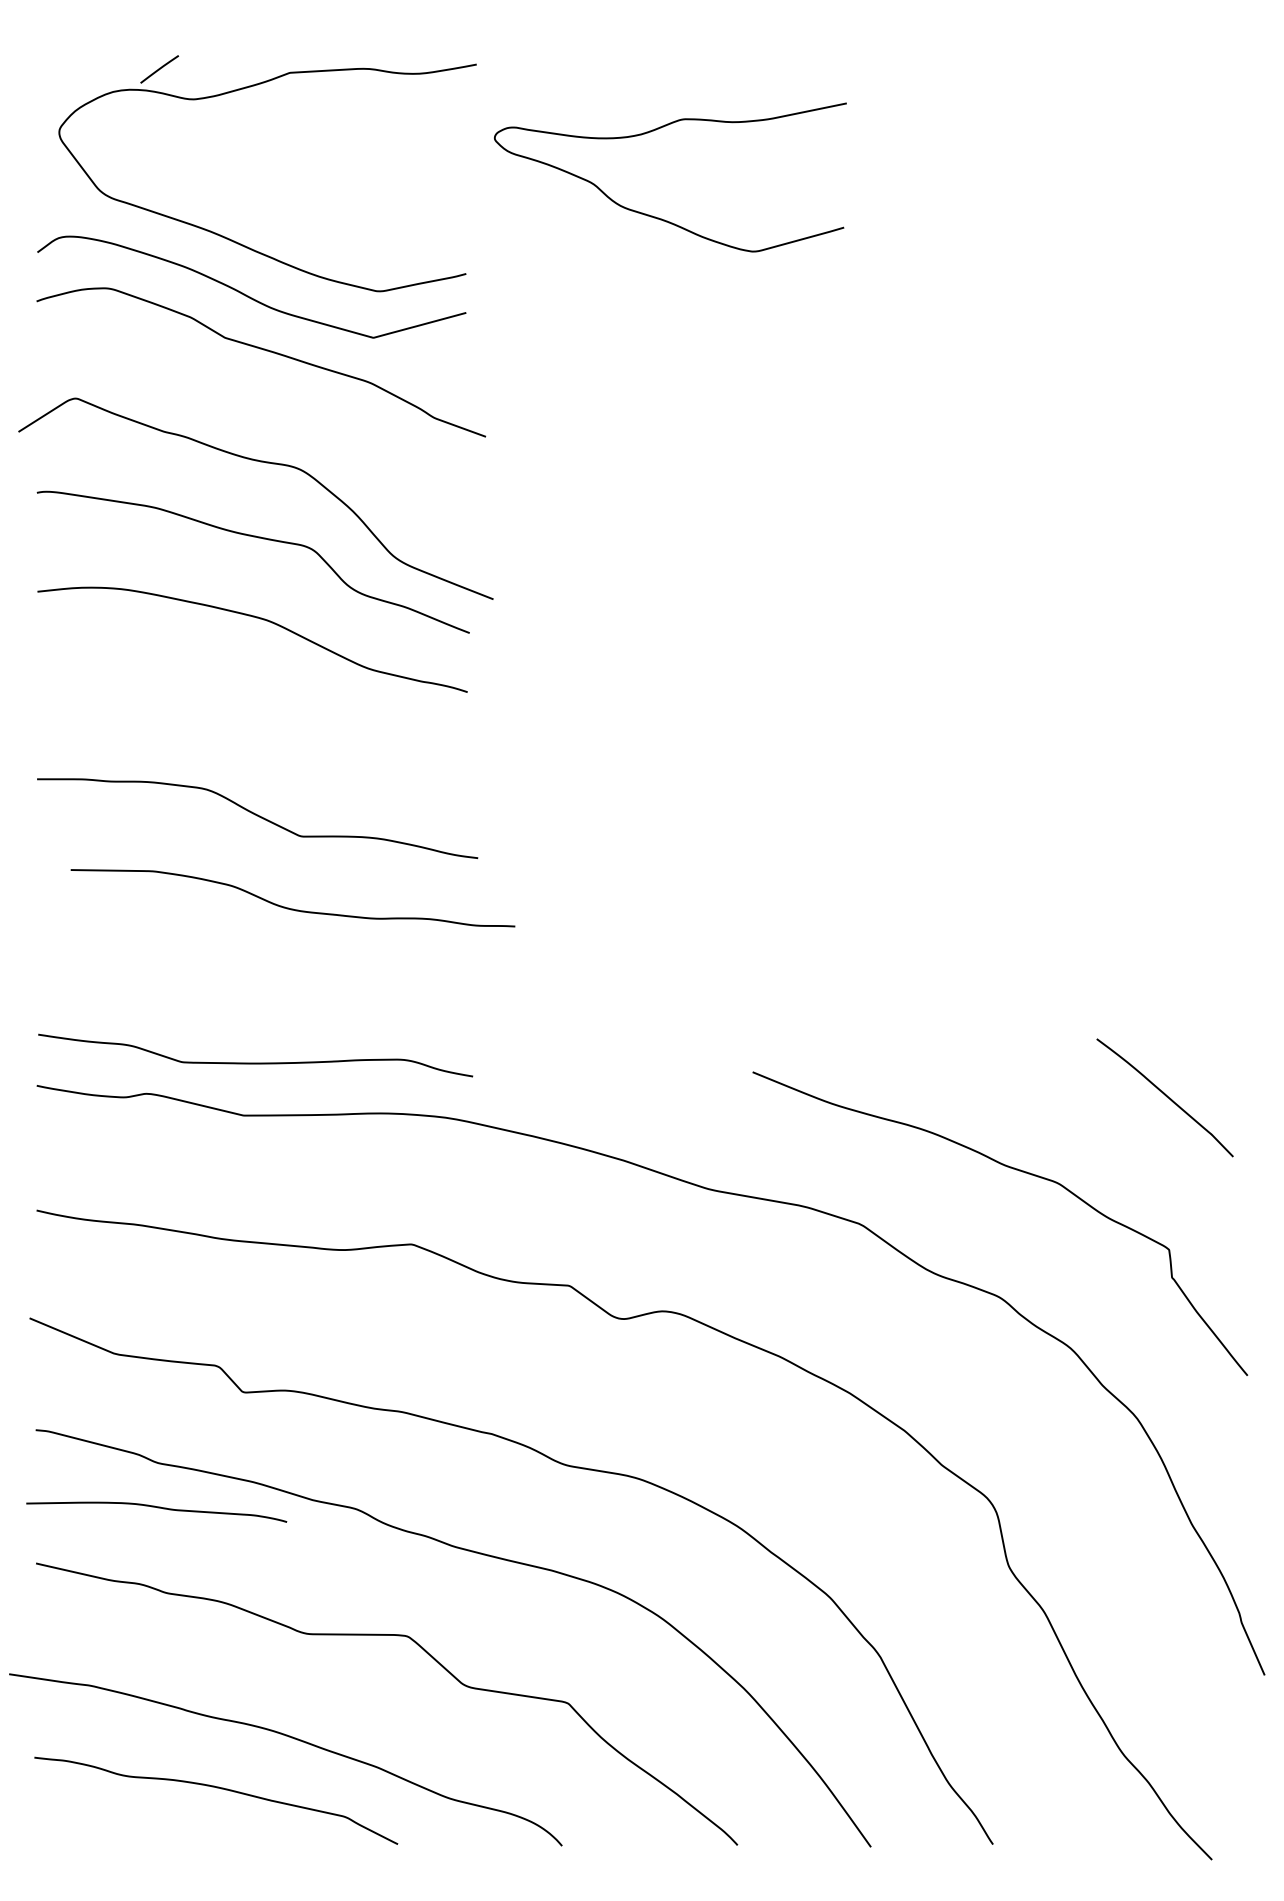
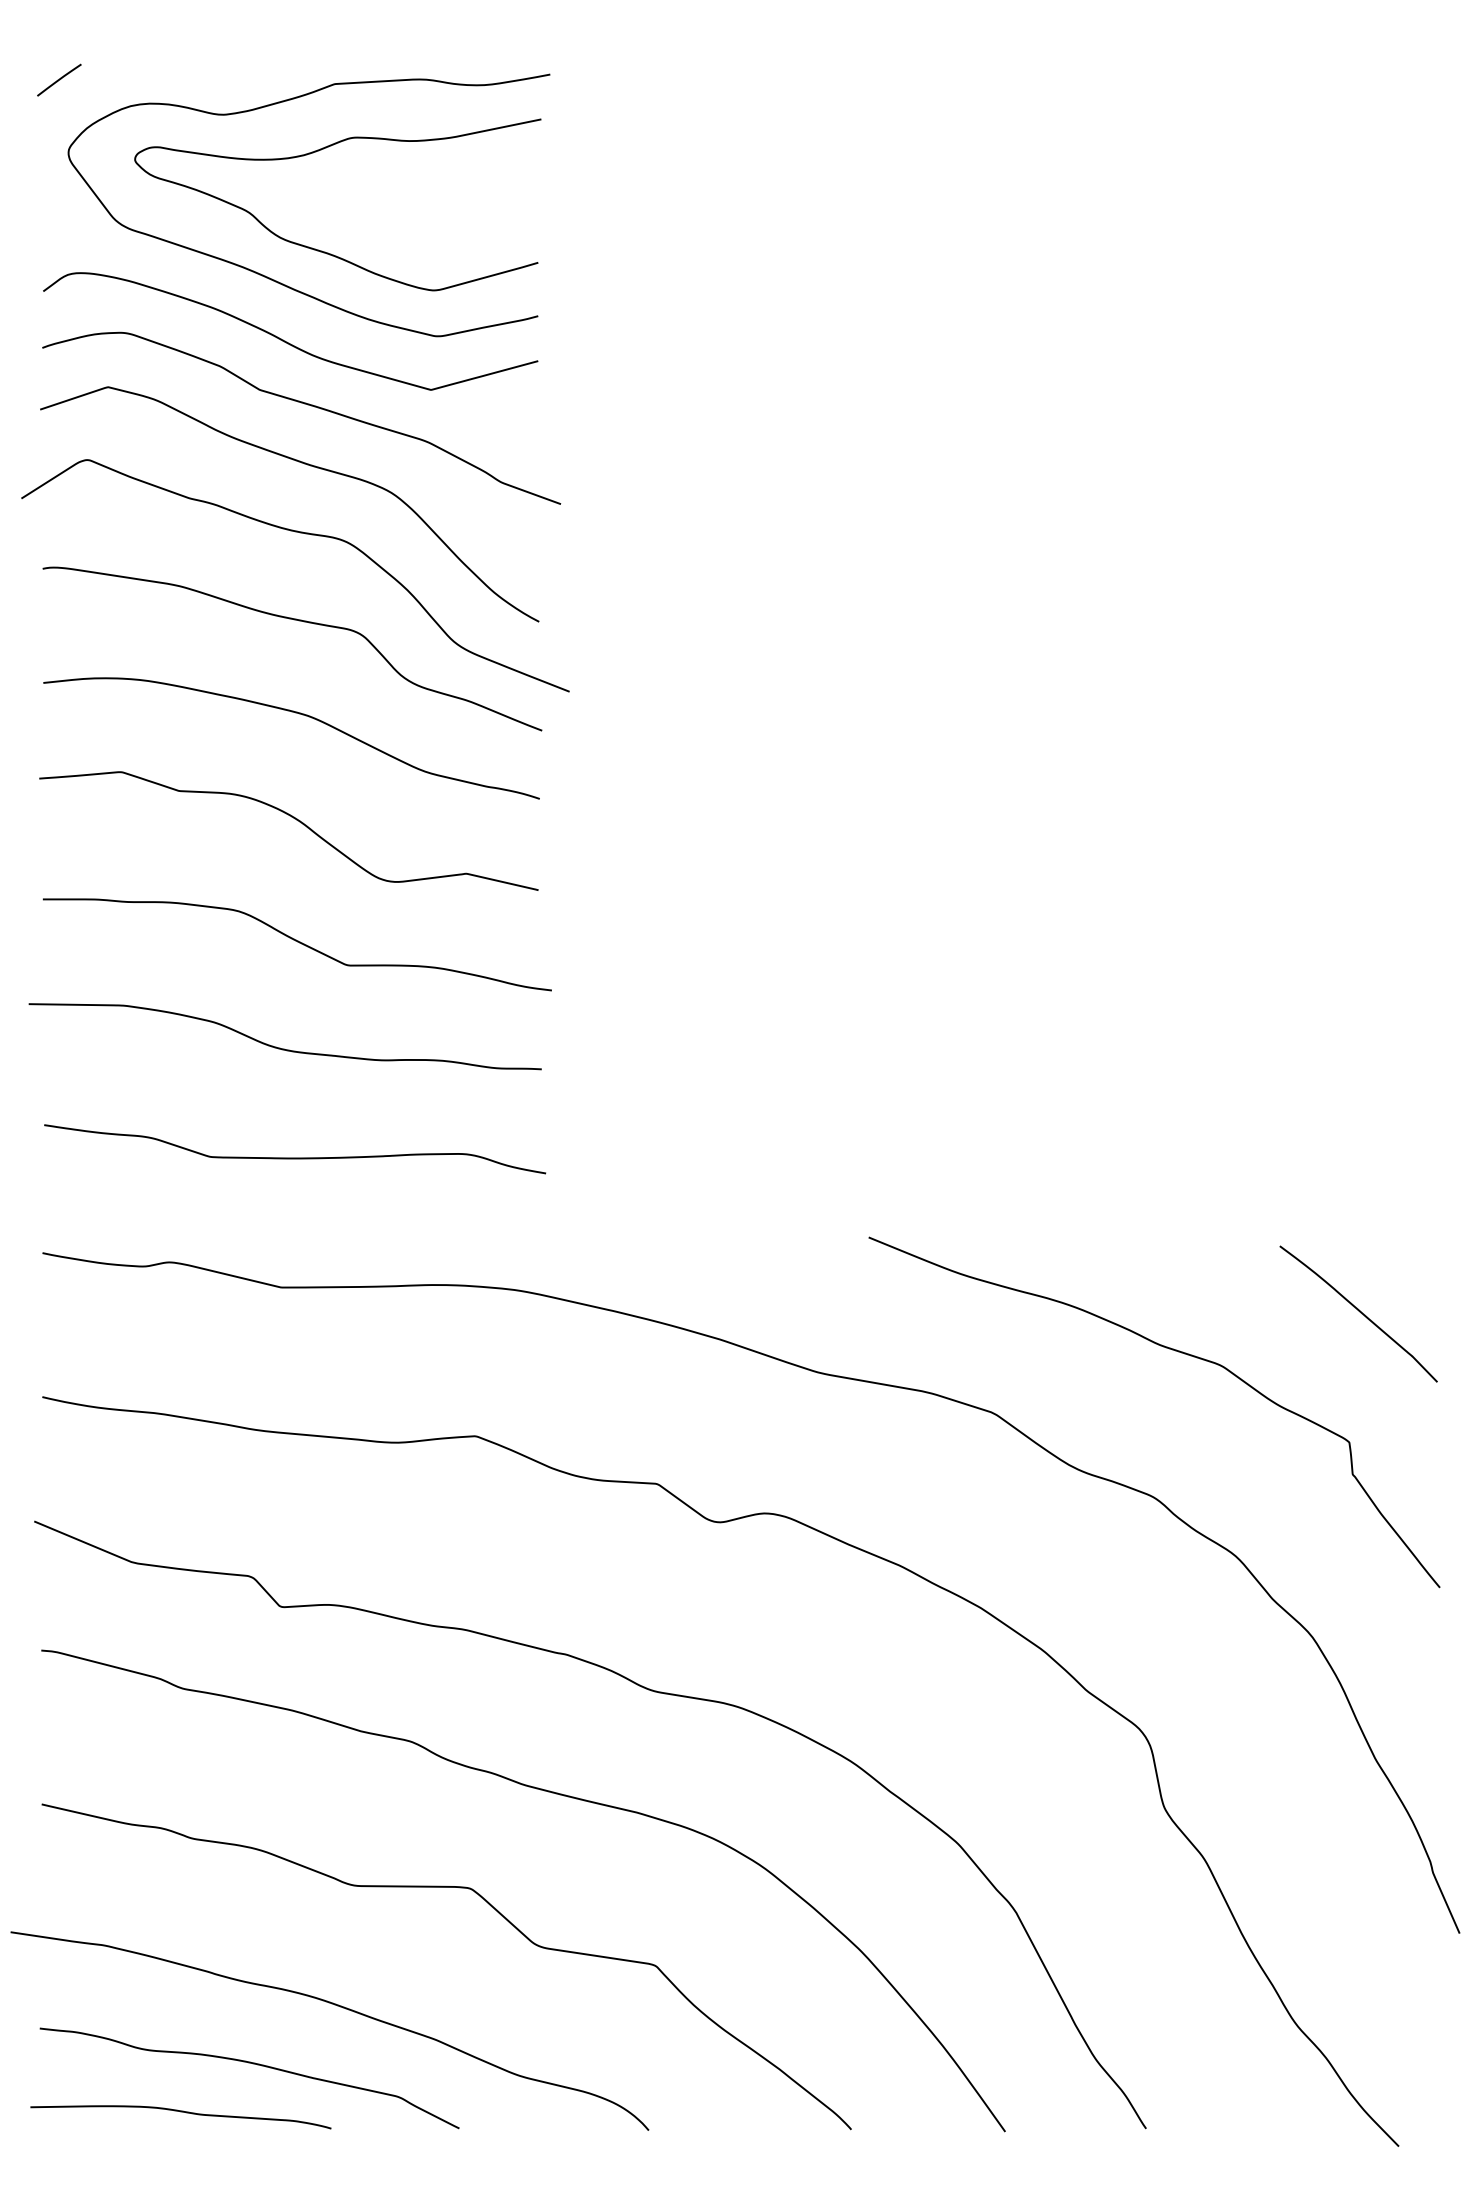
line: (159, 68) -> (59, 79), moved
curve: (657, 217) -> (322, 250), moved
curve: (261, 401) -> (301, 463), added
curve: (255, 710) -> (294, 819), added
curve: (288, 907) -> (280, 1047), moved
curve: (255, 1062) -> (295, 1157), moved
curve: (1165, 1096) -> (1359, 1312), moved
curve: (156, 1508) -> (180, 2112), moved

